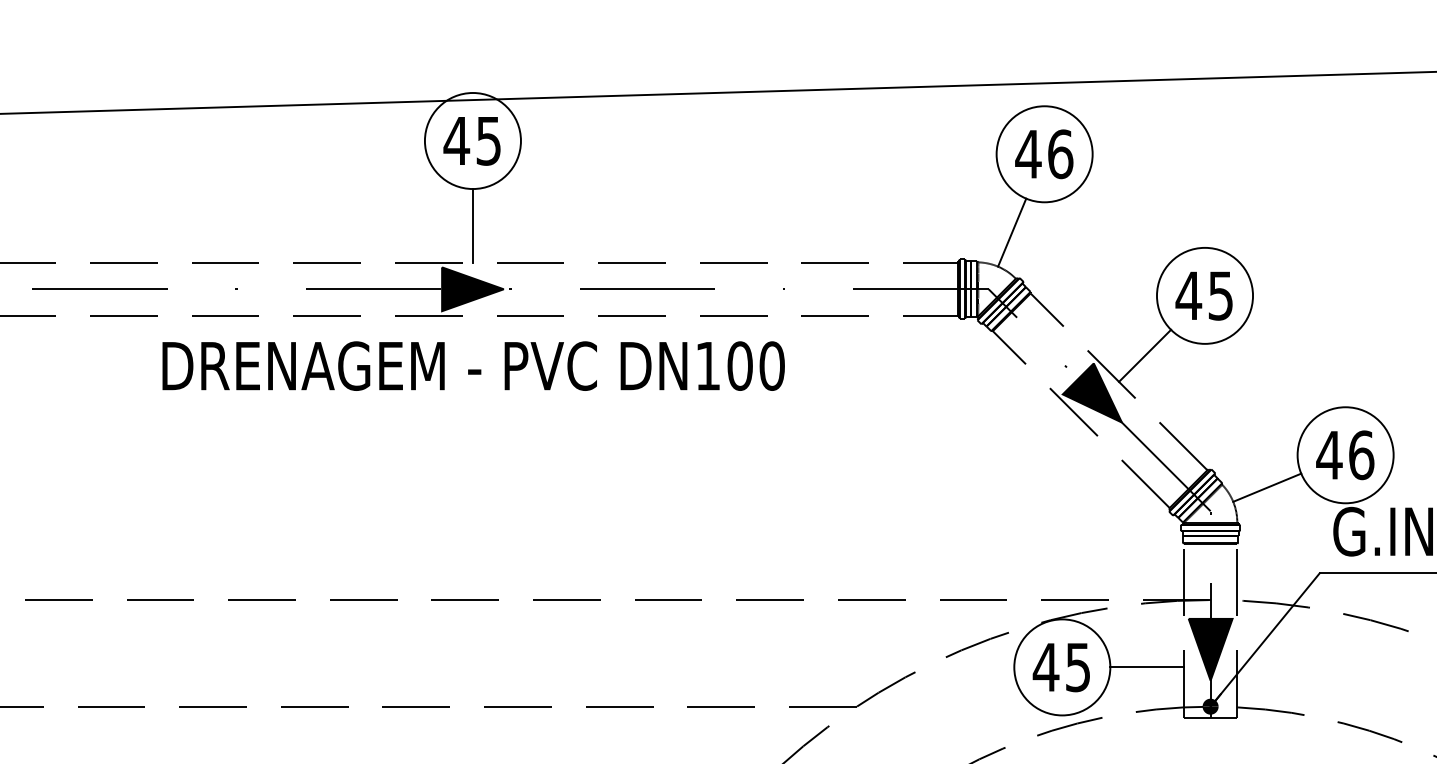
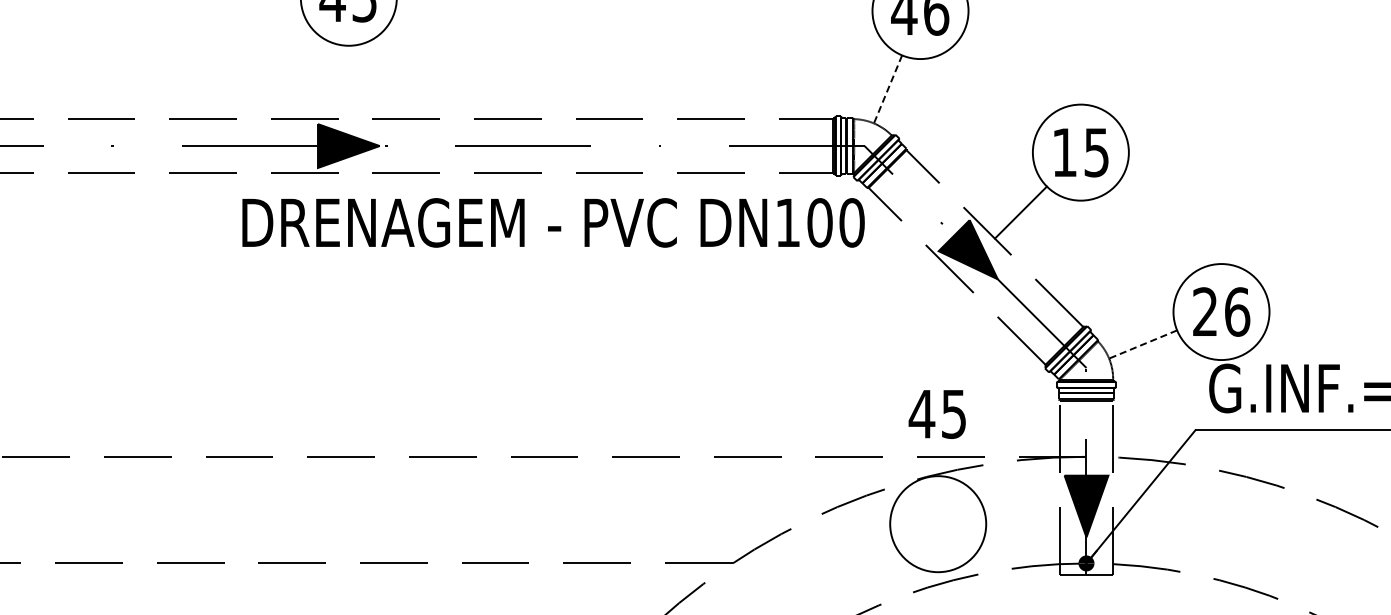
line: (472, 225) -> (348, 82), removed
line: (1012, 232) -> (888, 89), solid -> dashed
text: (1188, 295) -> (1064, 152), 45 -> 15
text: (473, 365) -> (553, 222), moved
text: (1329, 454) -> (1205, 311), 46 -> 26
line: (1267, 487) -> (1143, 344), solid -> dashed
text: (1060, 667) -> (936, 414), moved
line: (1146, 667) -> (1022, 524), removed

